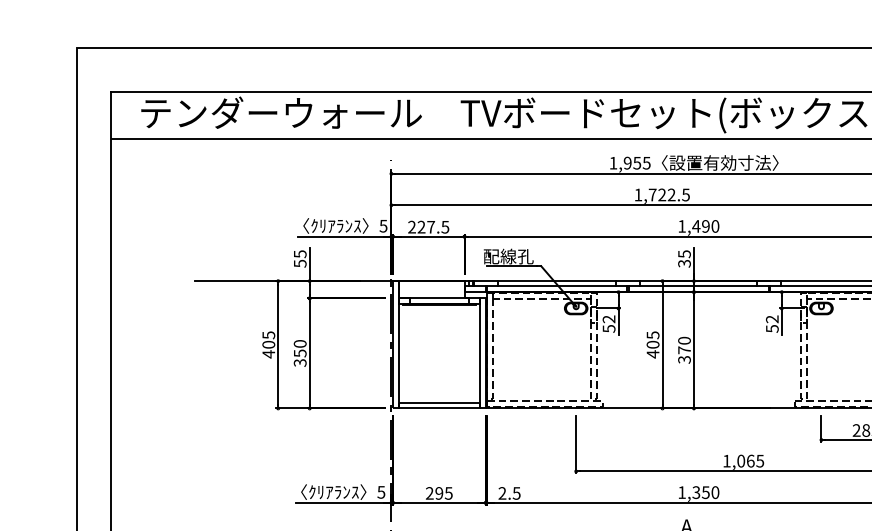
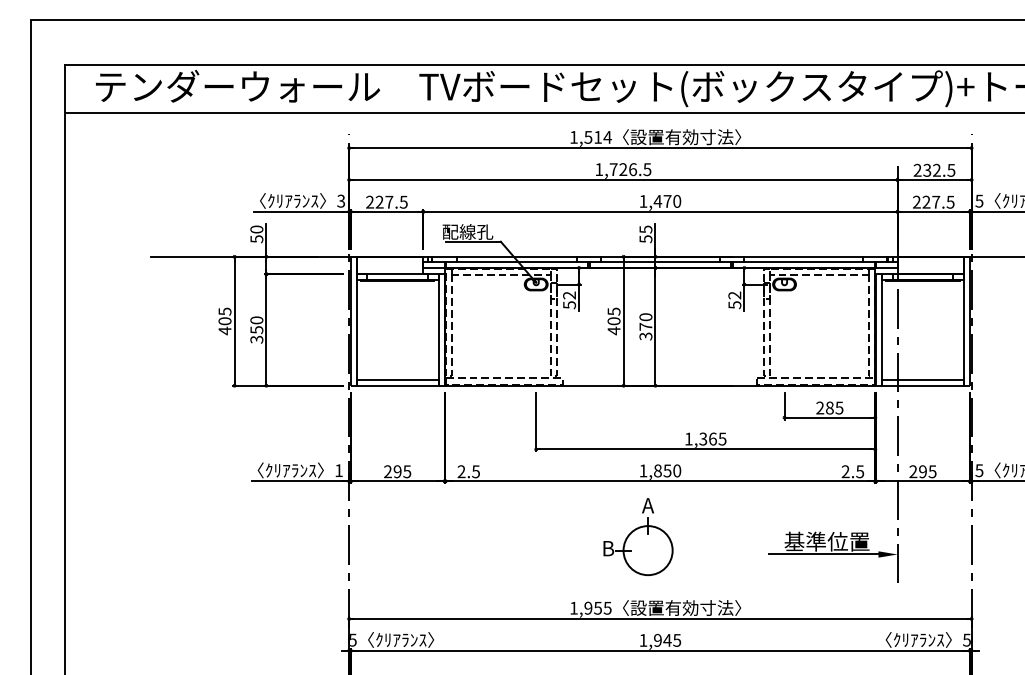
text: (636, 162) -> (597, 136), 1,955 -> 1,514
text: (671, 194) -> (632, 169), 1,722.5 -> 1,726.5
text: (383, 225) -> (341, 200), 5 -> 3
text: (705, 225) -> (667, 200), 1,490 -> 1,470
text: (299, 254) -> (256, 229), 55 -> 50
text: (684, 263) -> (645, 238), 35 -> 55
text: (741, 460) -> (703, 438), 1,065 -> 1,365
text: (380, 492) -> (338, 470), 5 -> 1
text: (695, 492) -> (657, 470), 1,350 -> 1,850

